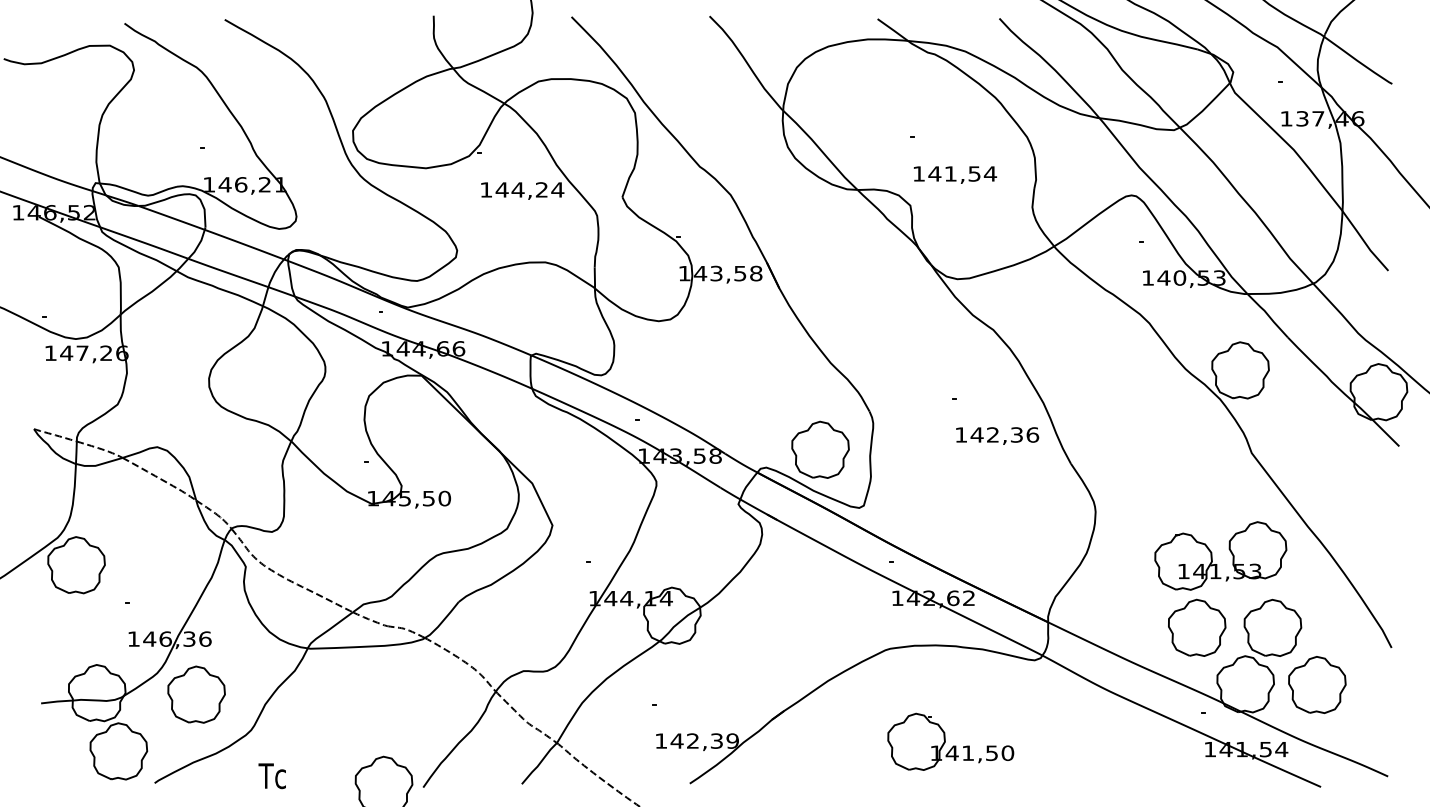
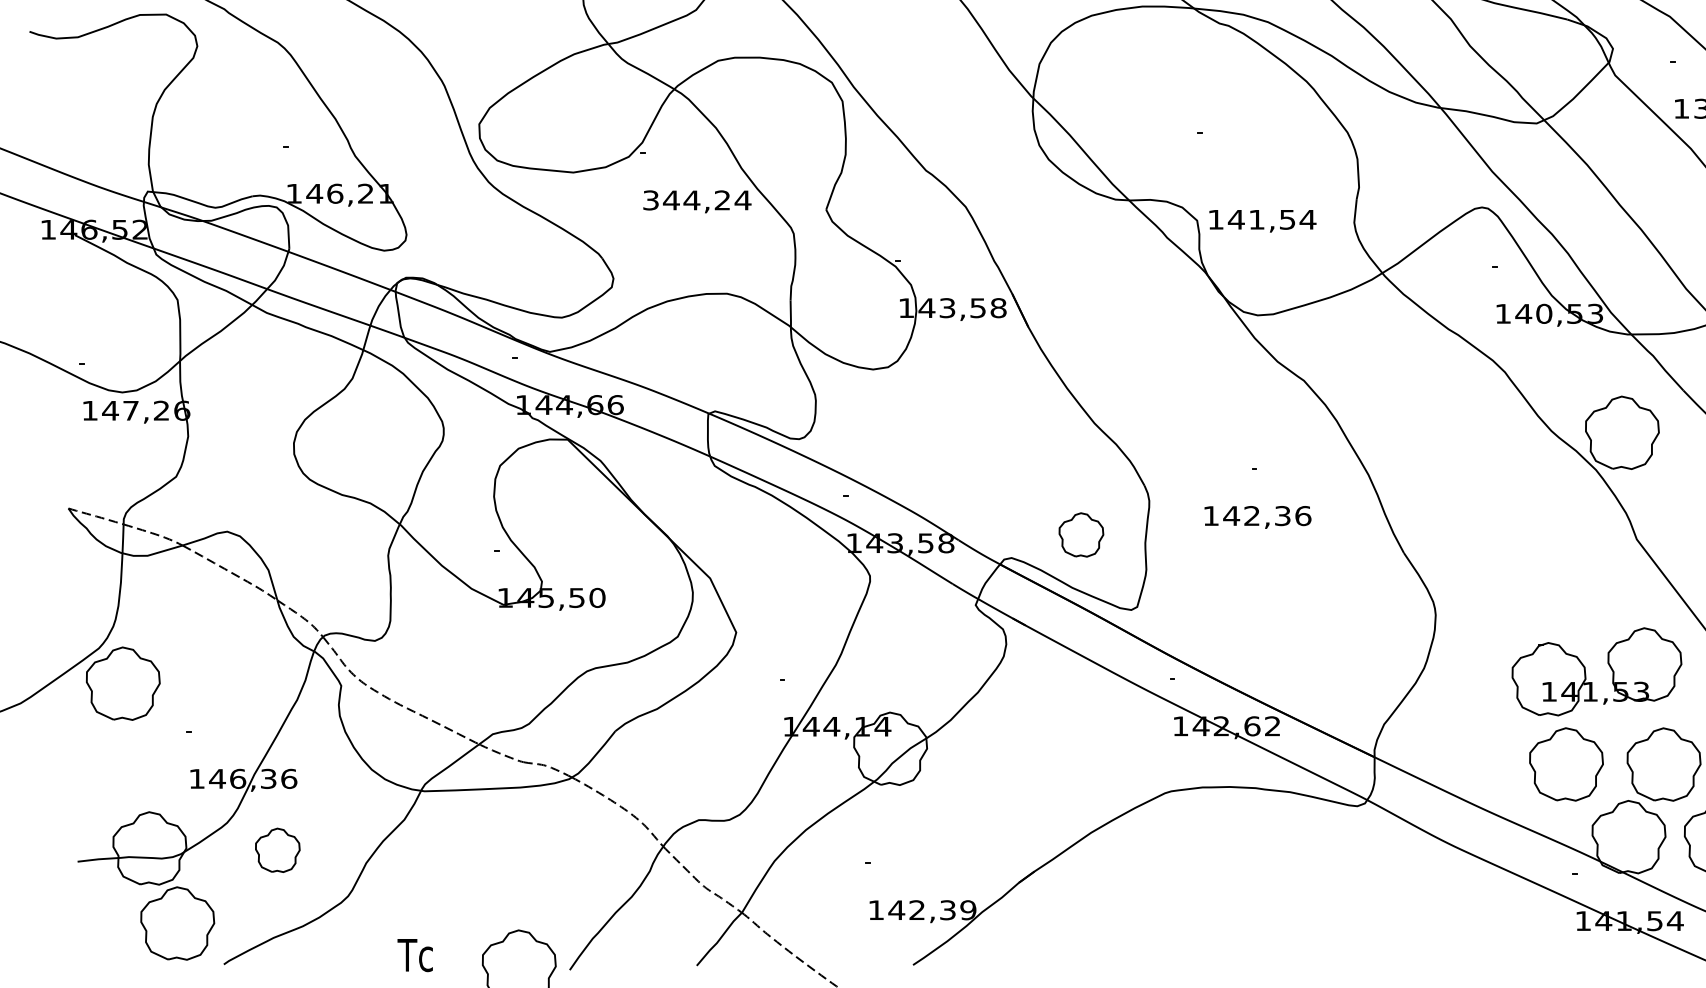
text: (955, 174) -> (1262, 220), moved
text: (486, 189) -> (651, 199), 144,24 -> 344,24
text: (997, 435) -> (1257, 516), moved
part: (820, 449) -> (1081, 534), size x0.6
part: (196, 694) -> (277, 850), size x0.6
part: (950, 741) -> (1248, 910), removed
text: (271, 776) -> (414, 955), moved

